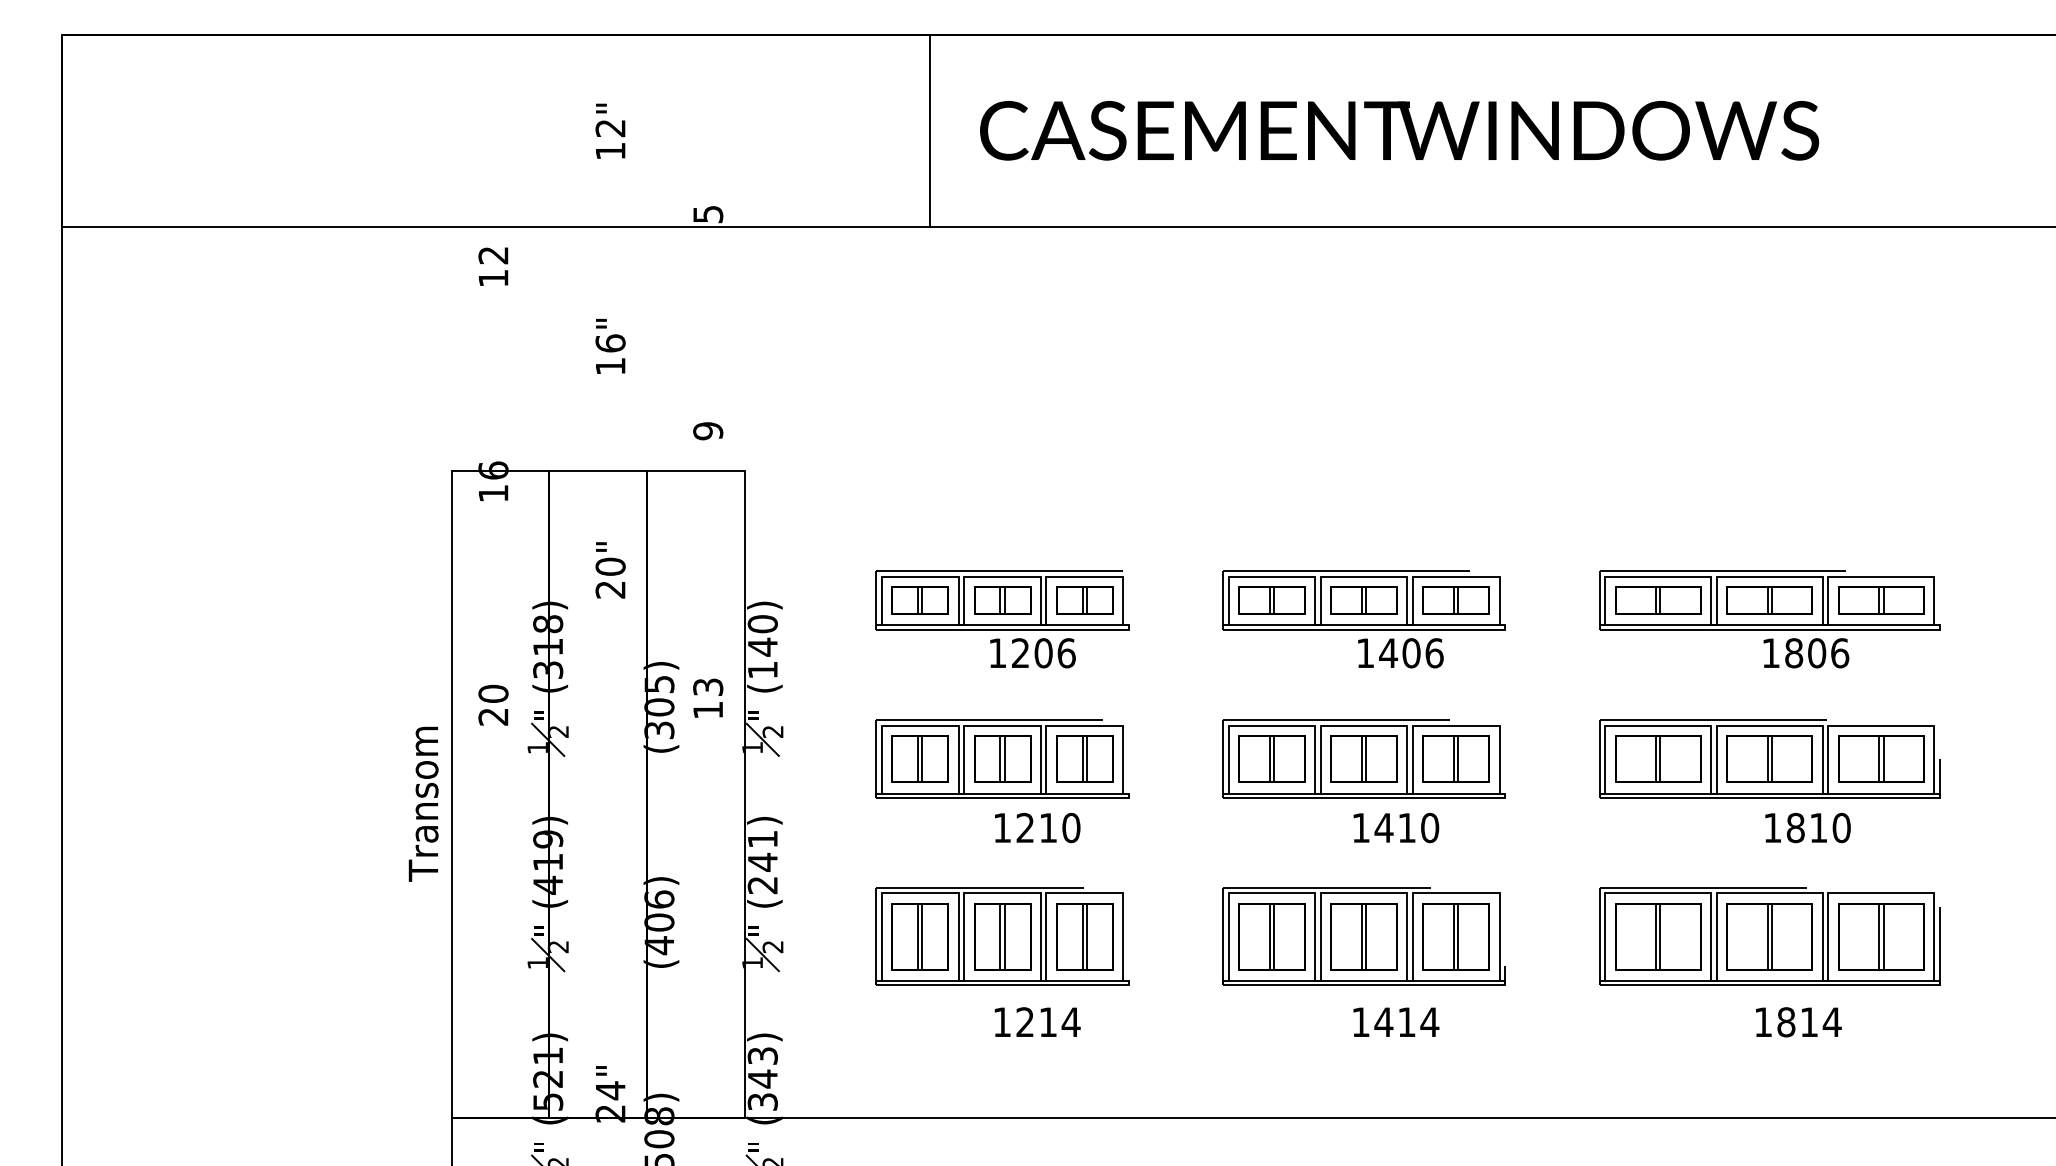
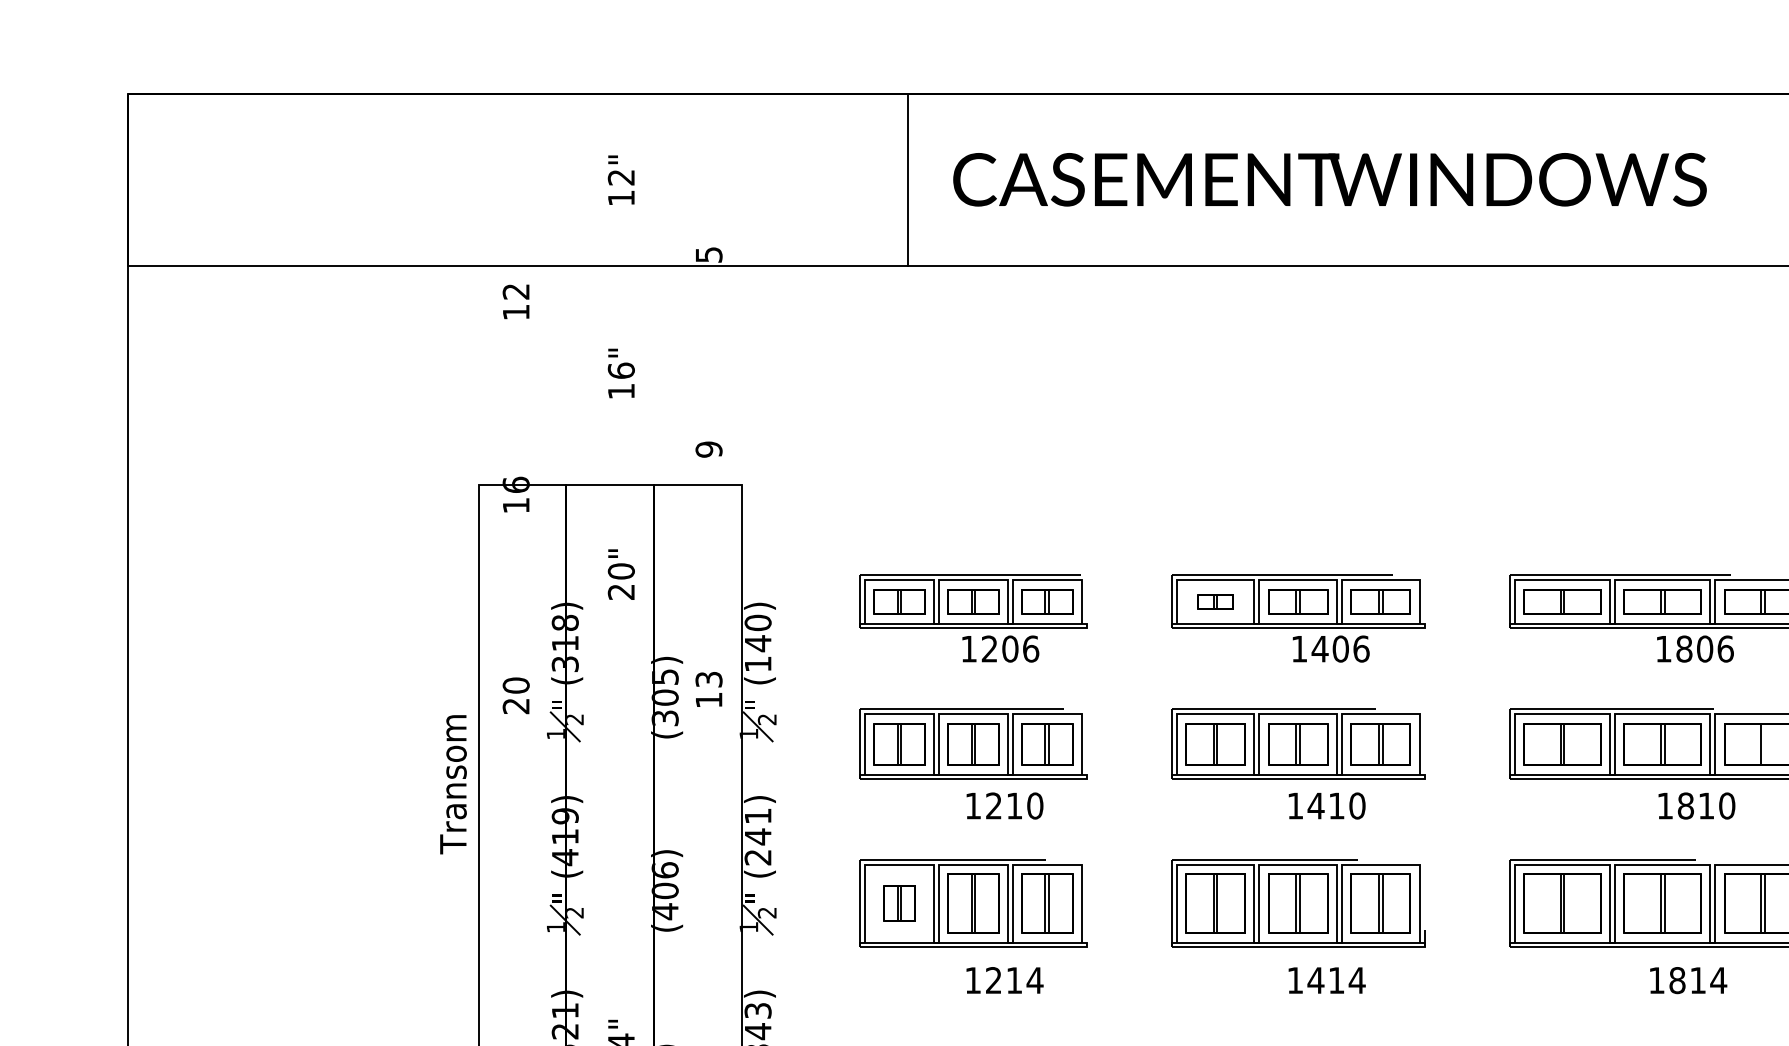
part: (1271, 600) -> (1215, 601), size x0.6
line: (1883, 759) -> (1764, 744), removed
part: (919, 936) -> (898, 903), size x0.6

